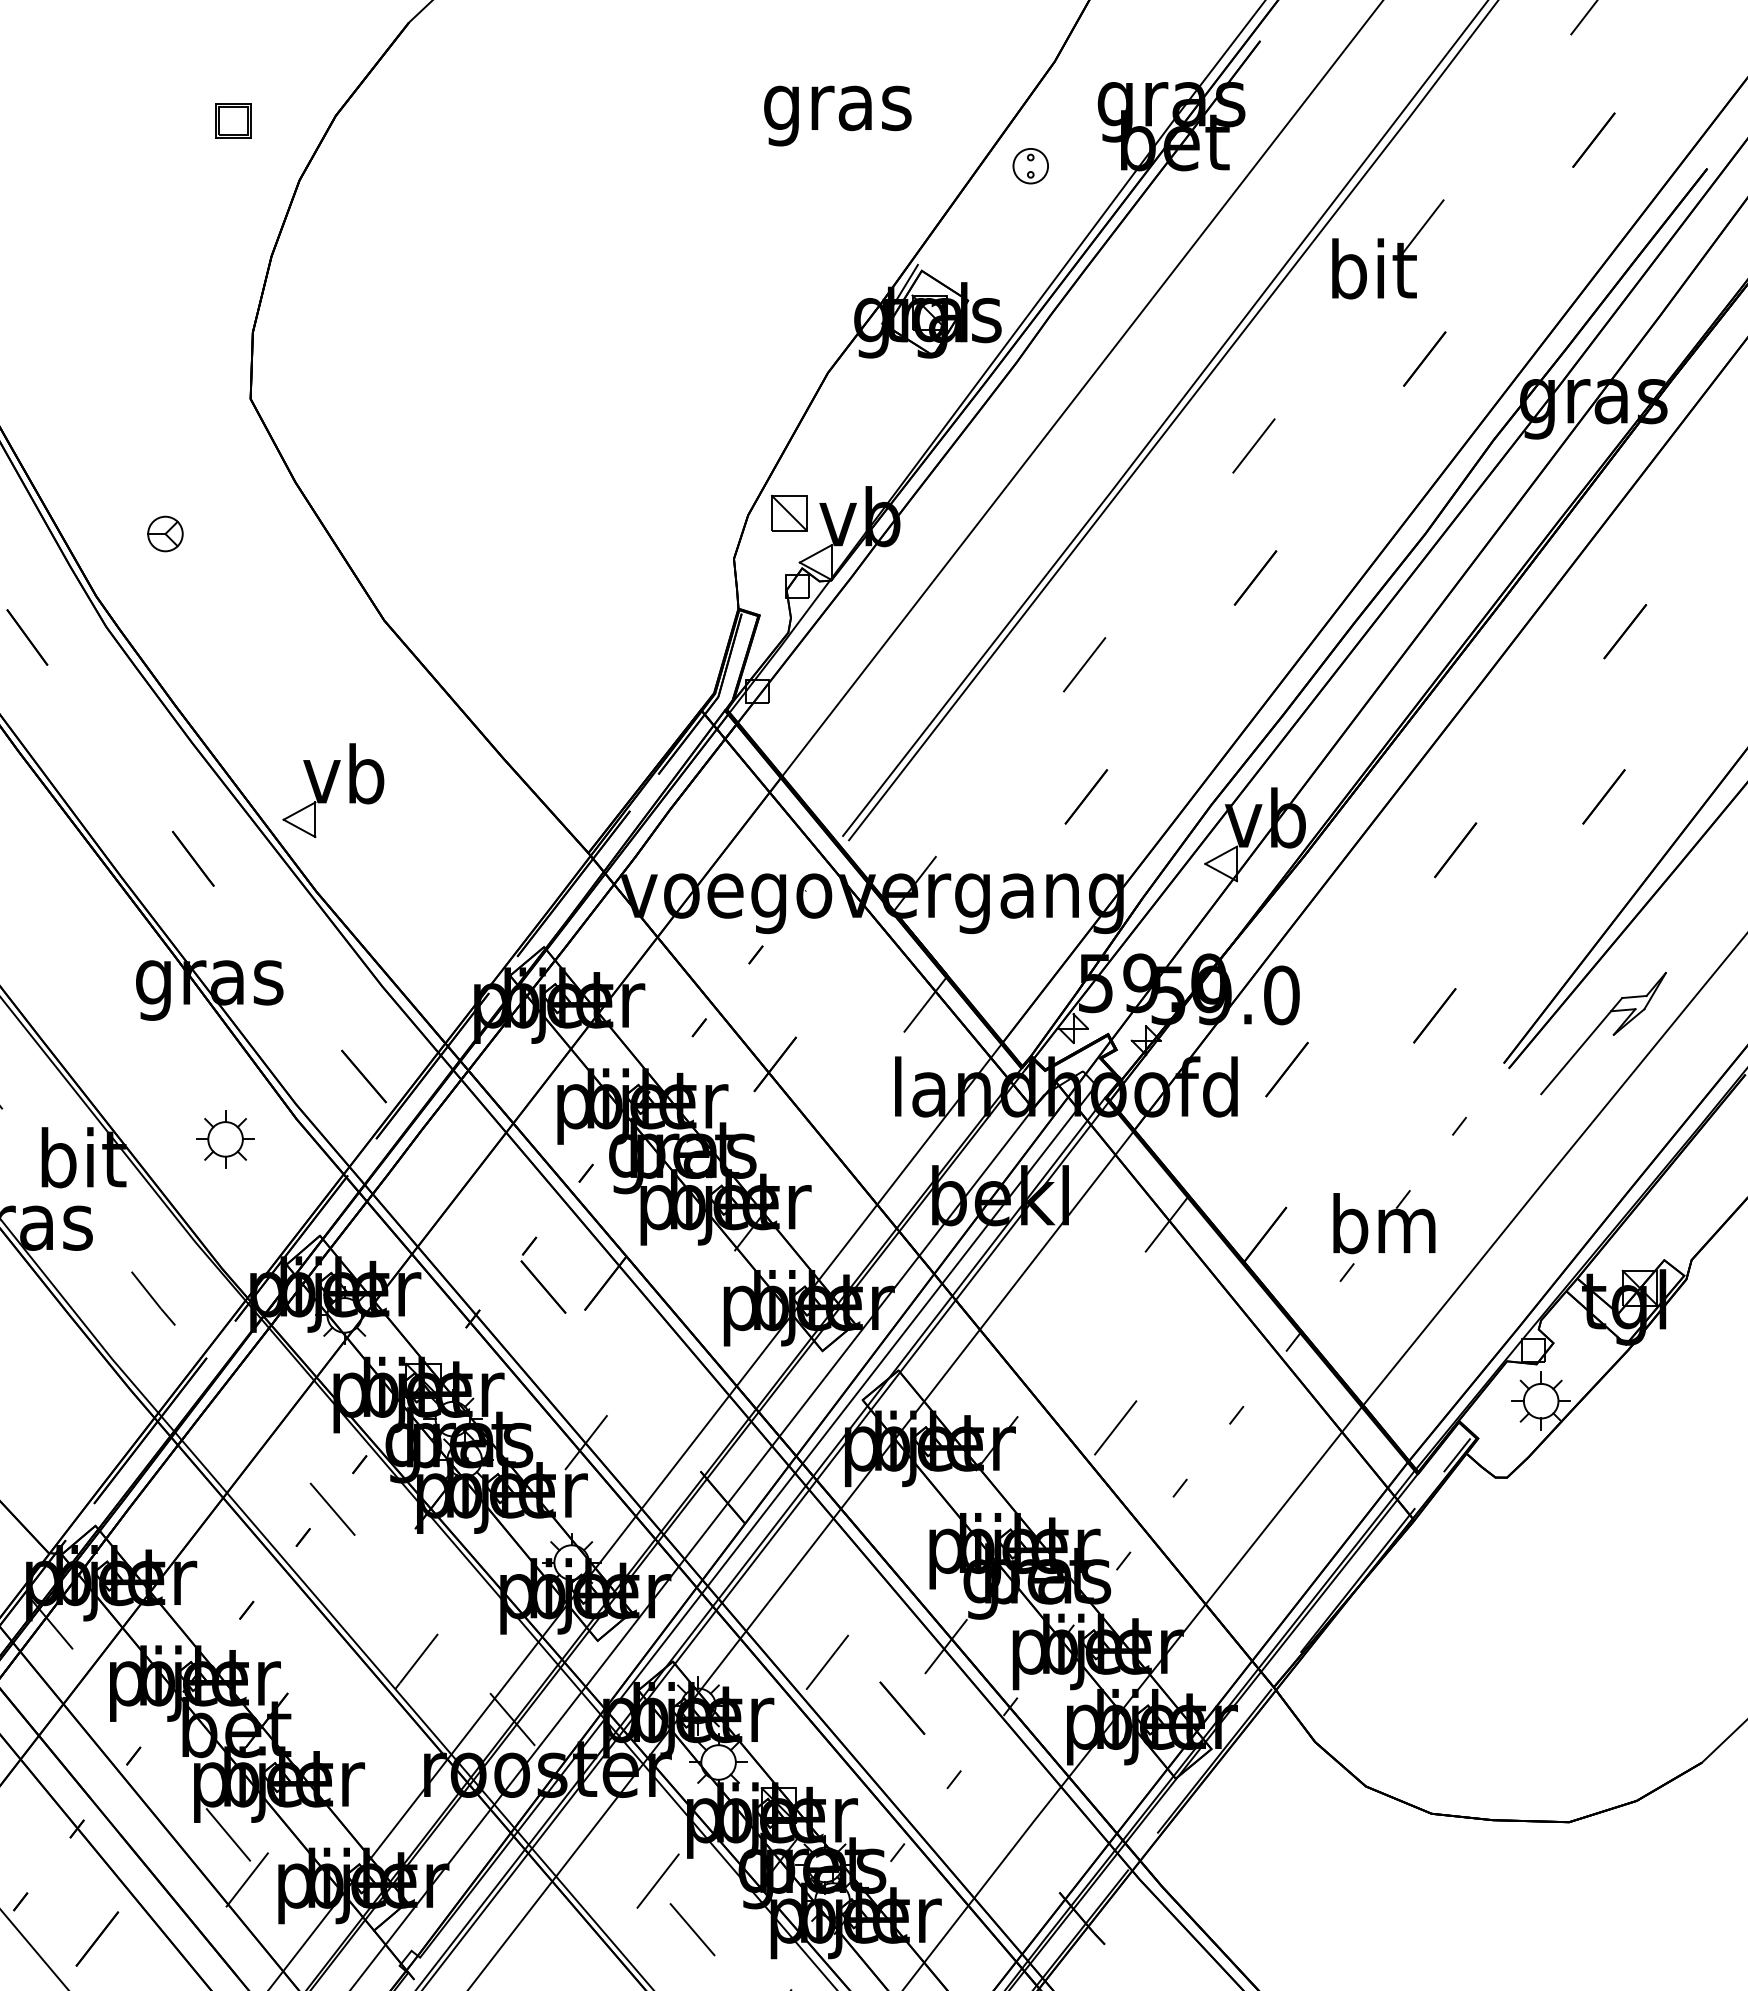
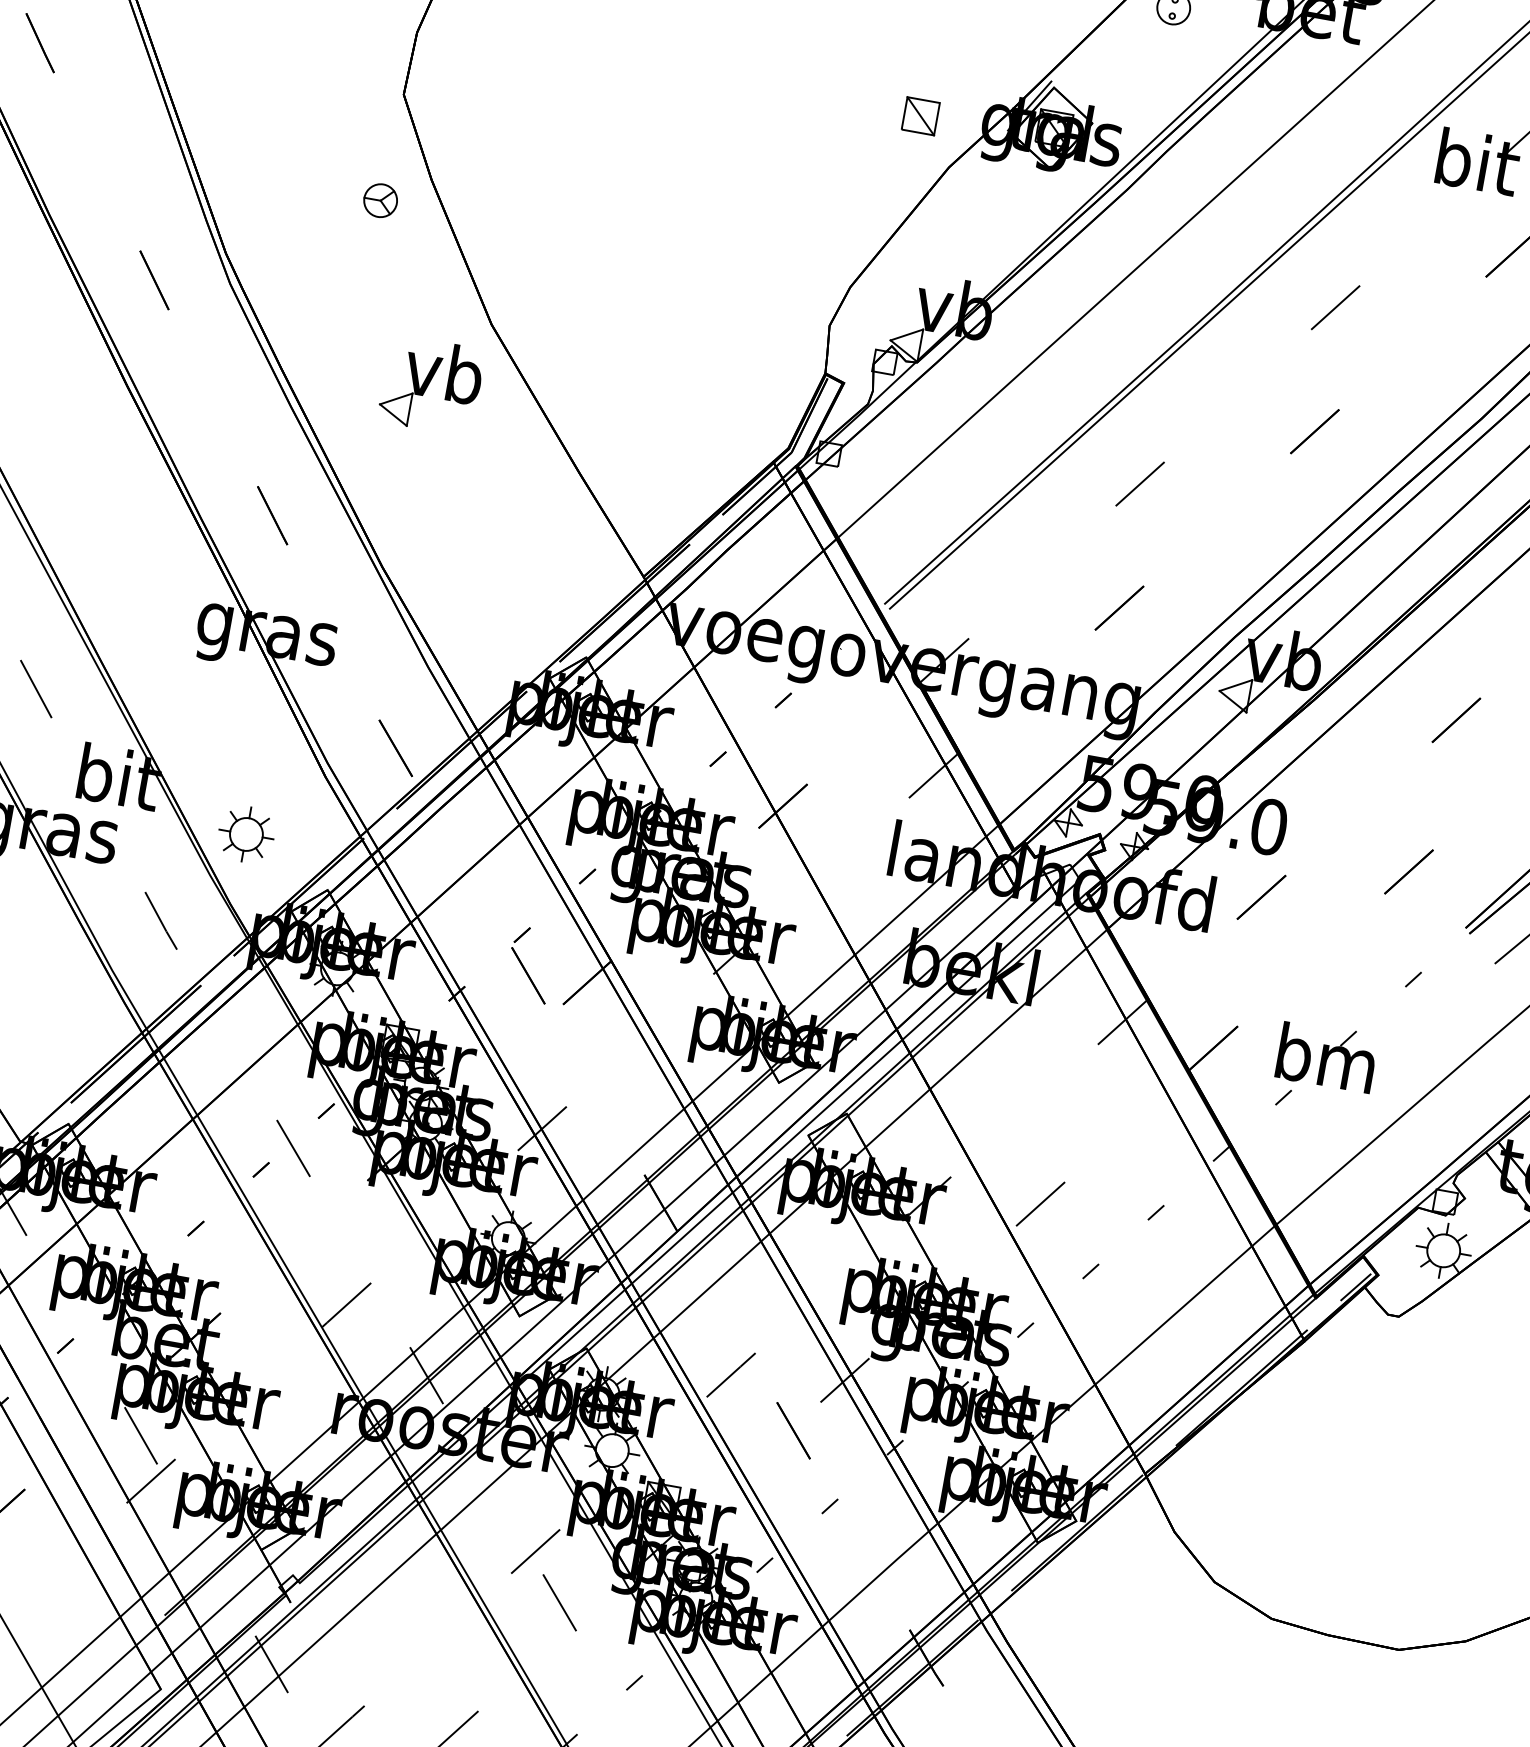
part: (789, 513) -> (920, 116), moved
part: (165, 533) -> (380, 200), moved
part: (333, 790) -> (431, 385), moved
part: (225, 1139) -> (246, 834), moved

